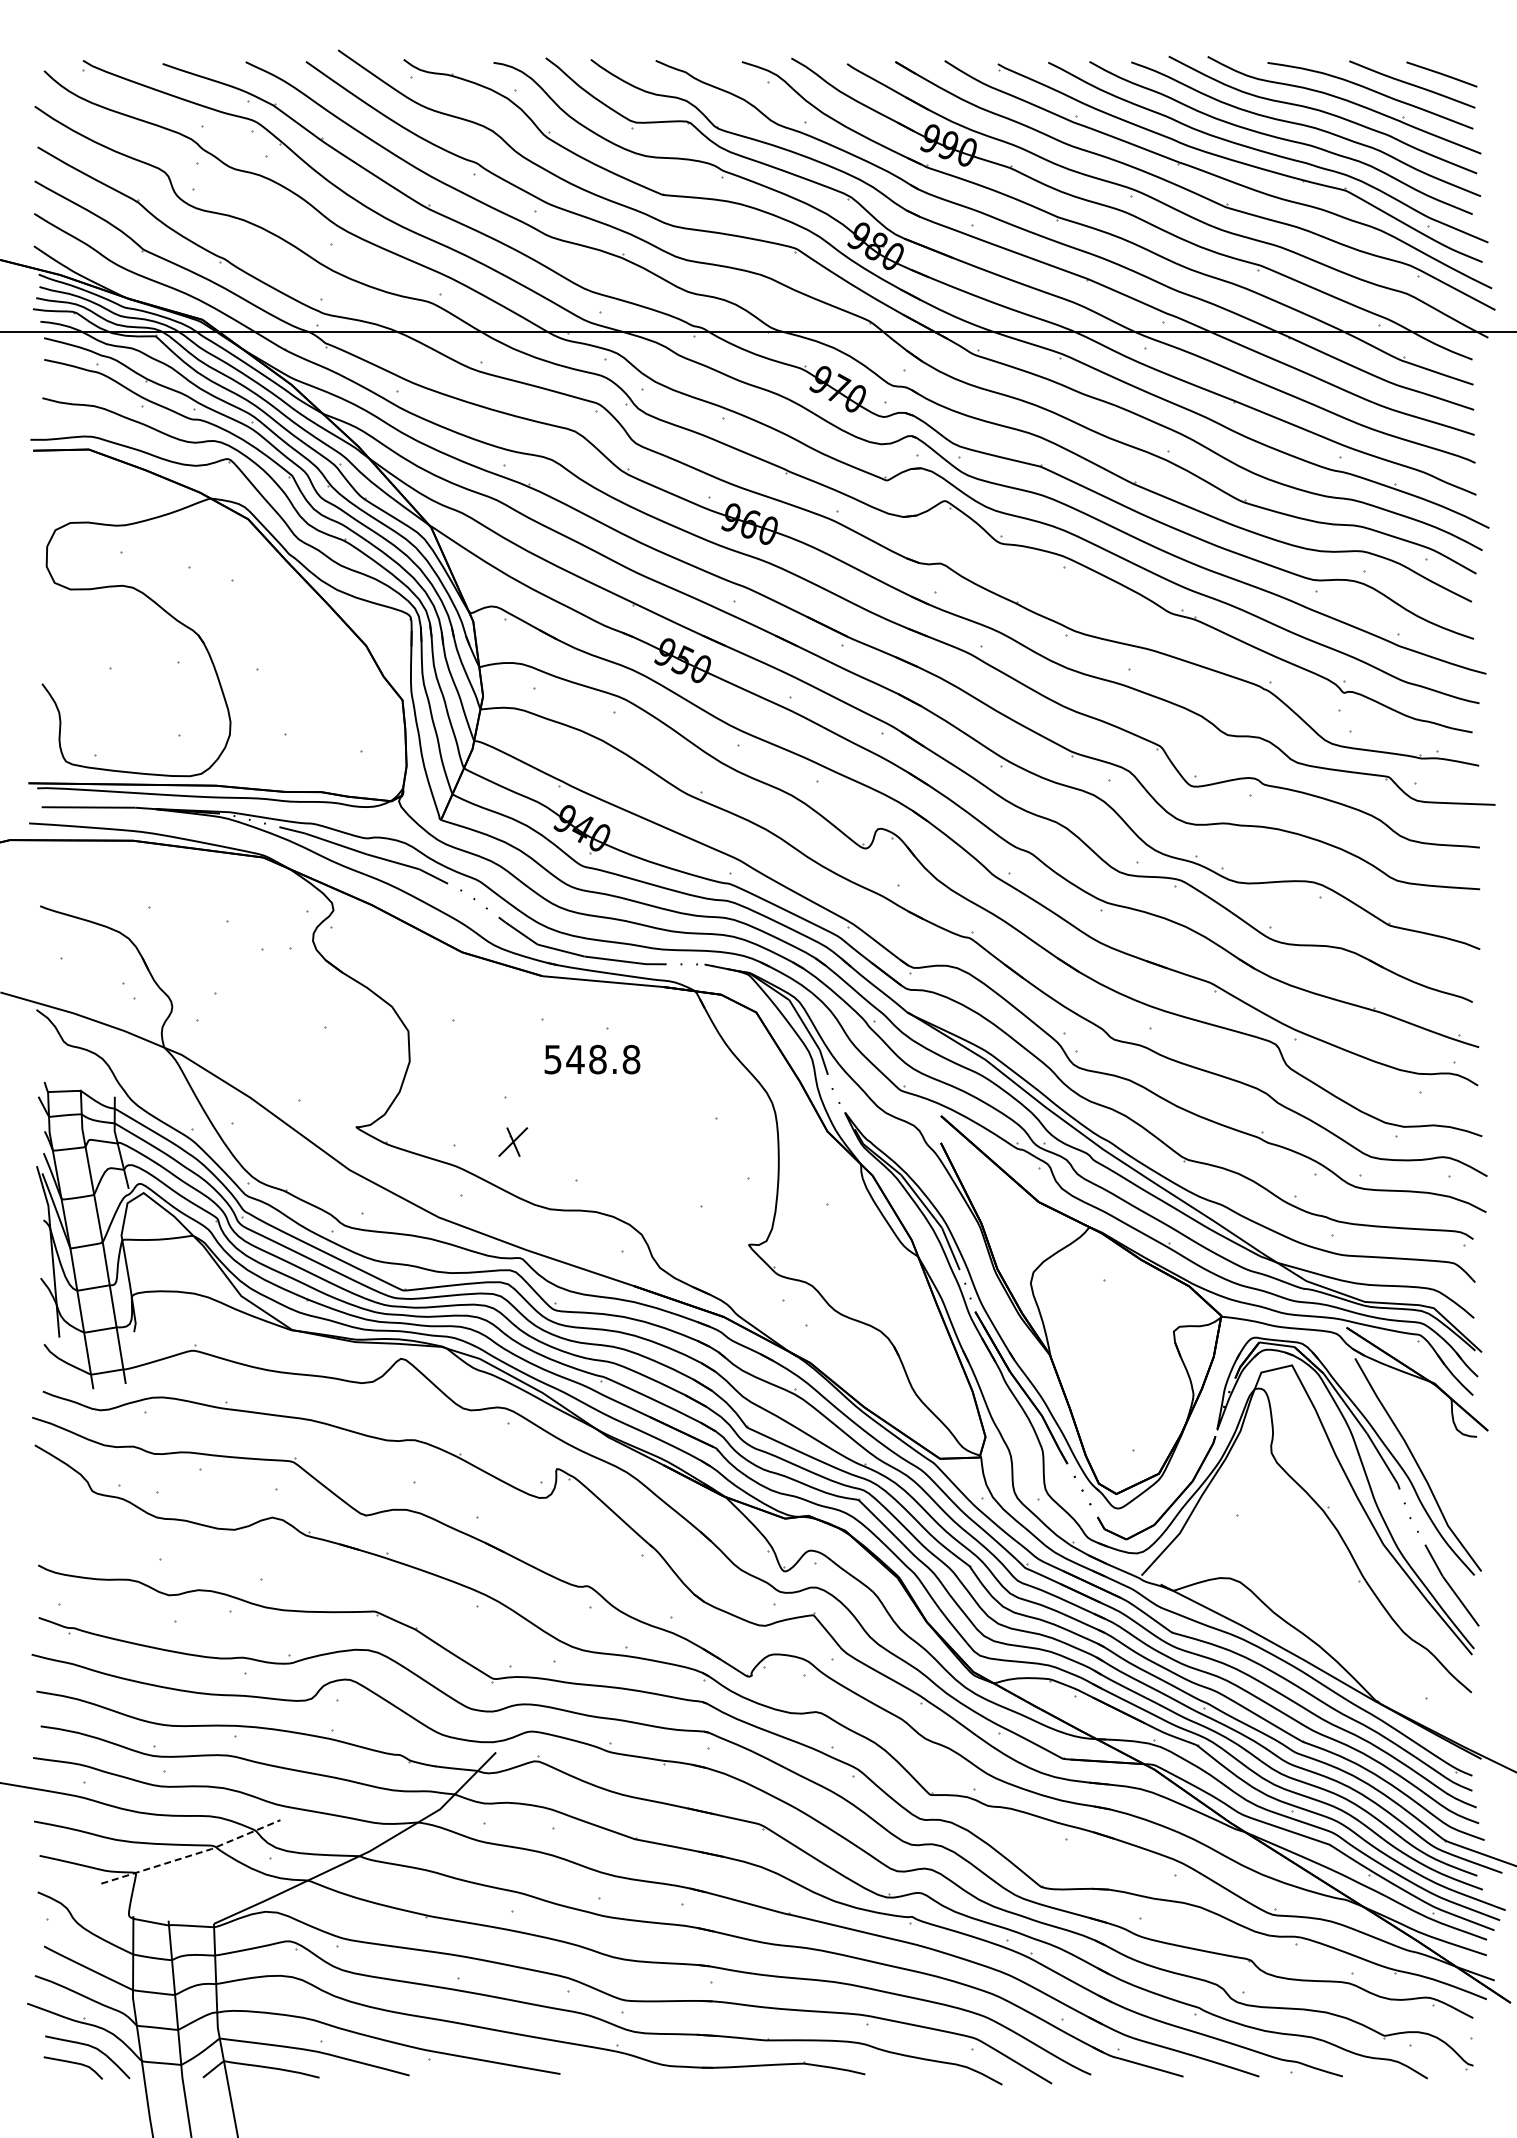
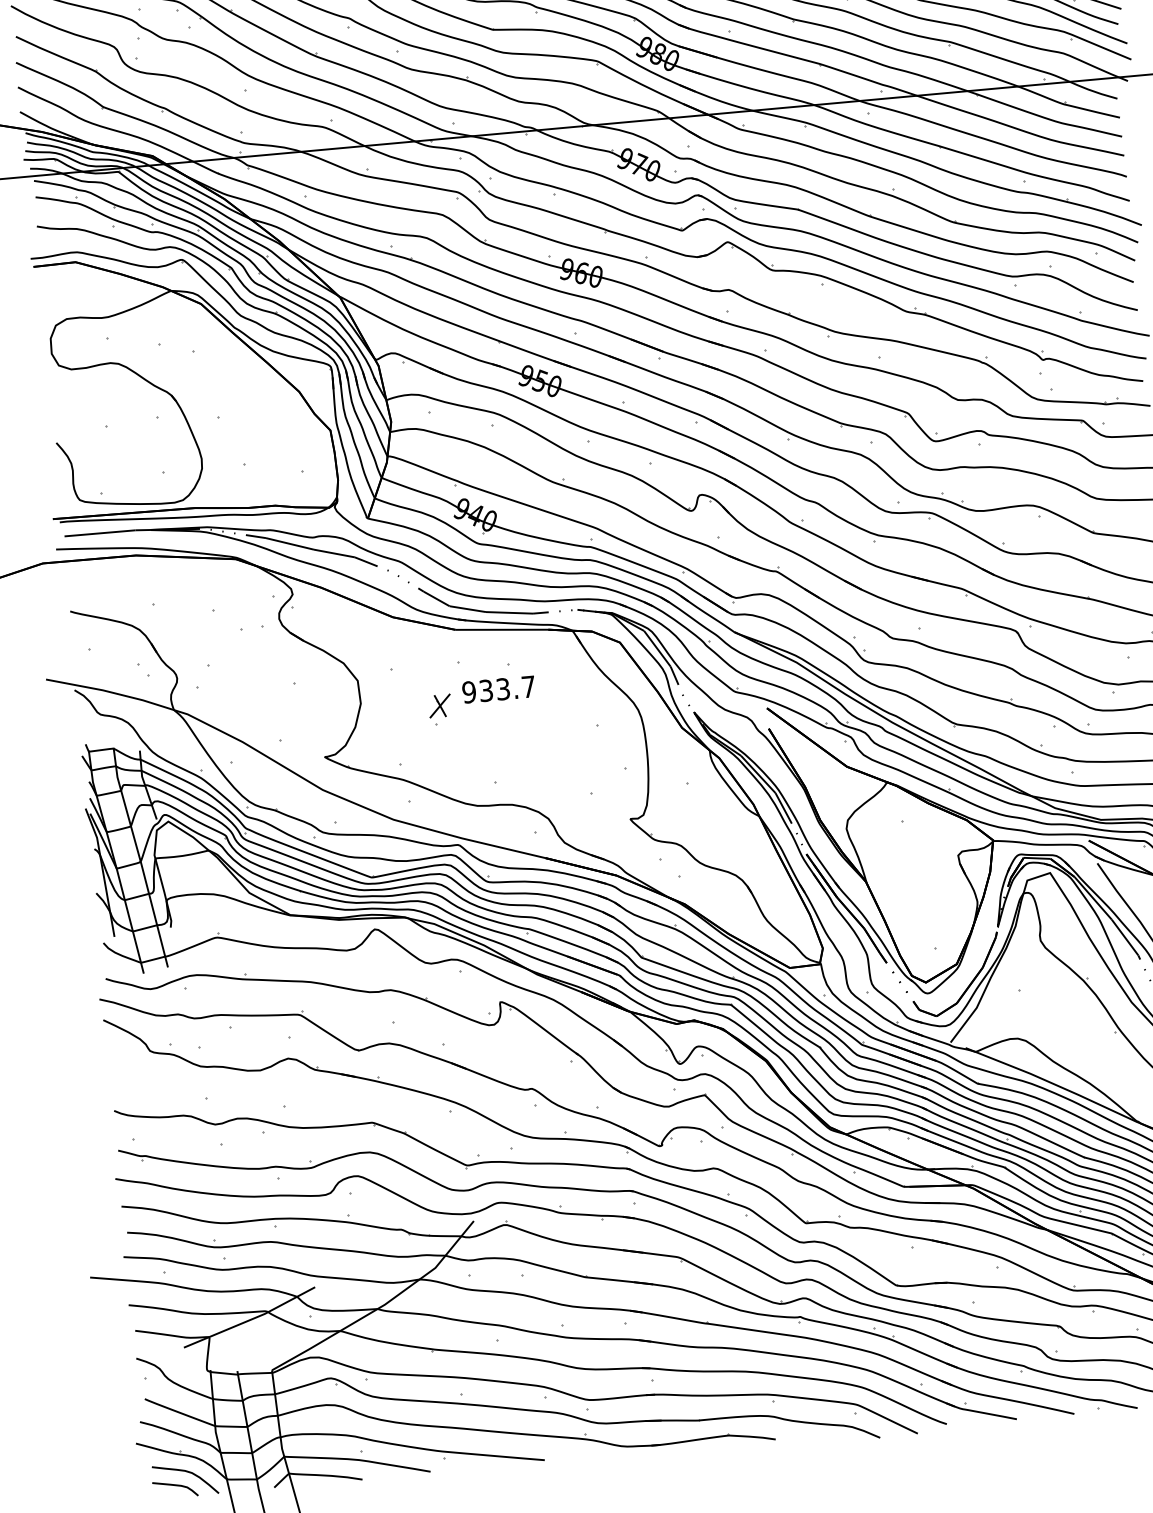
text: (592, 1059) -> (499, 689), 548.8 -> 933.7
part: (513, 1141) -> (440, 705), moved
line: (192, 1855) -> (251, 1320), dashed -> solid

